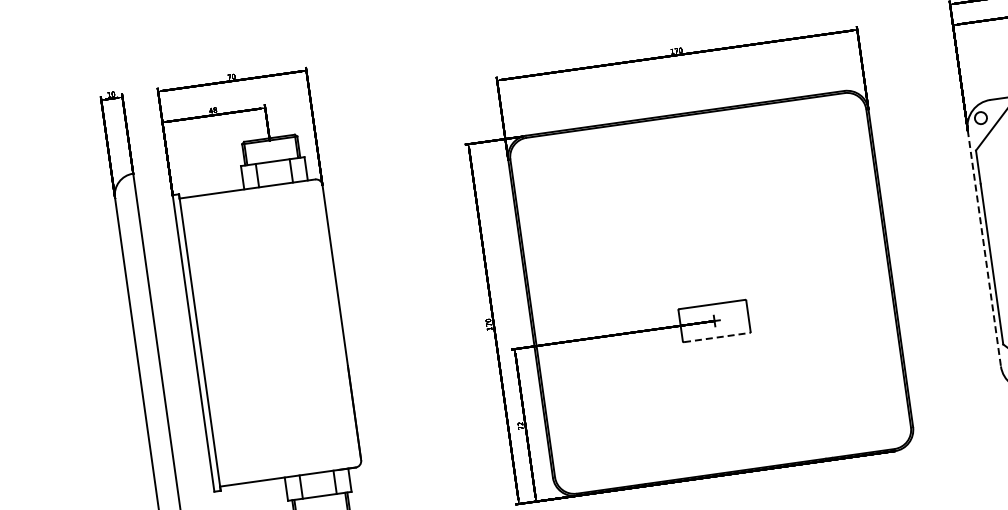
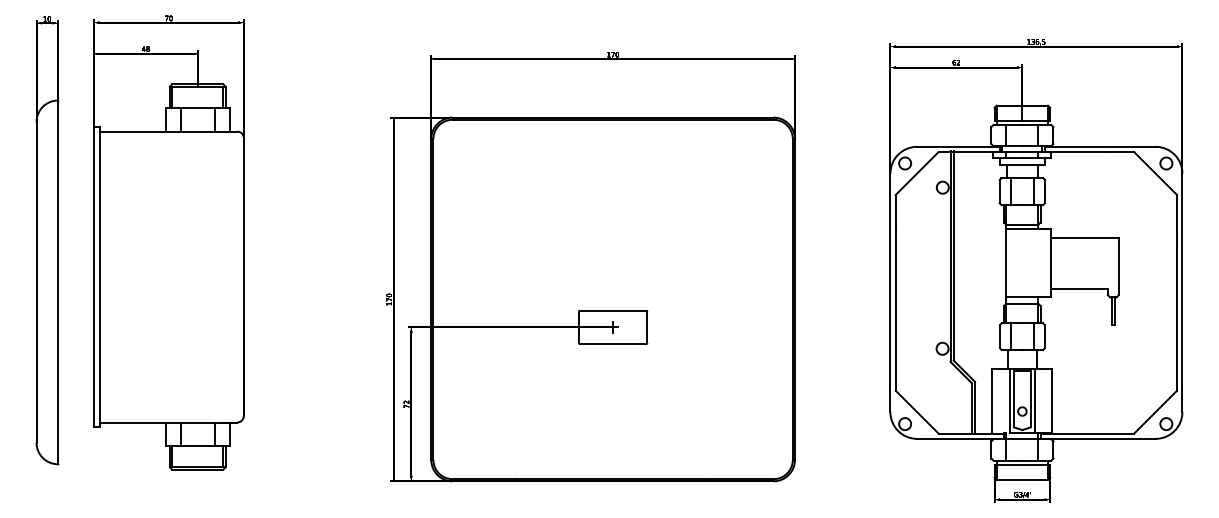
line: (984, 248) -> (890, 293), dashed -> solid
line: (717, 337) -> (613, 344), dashed -> solid

